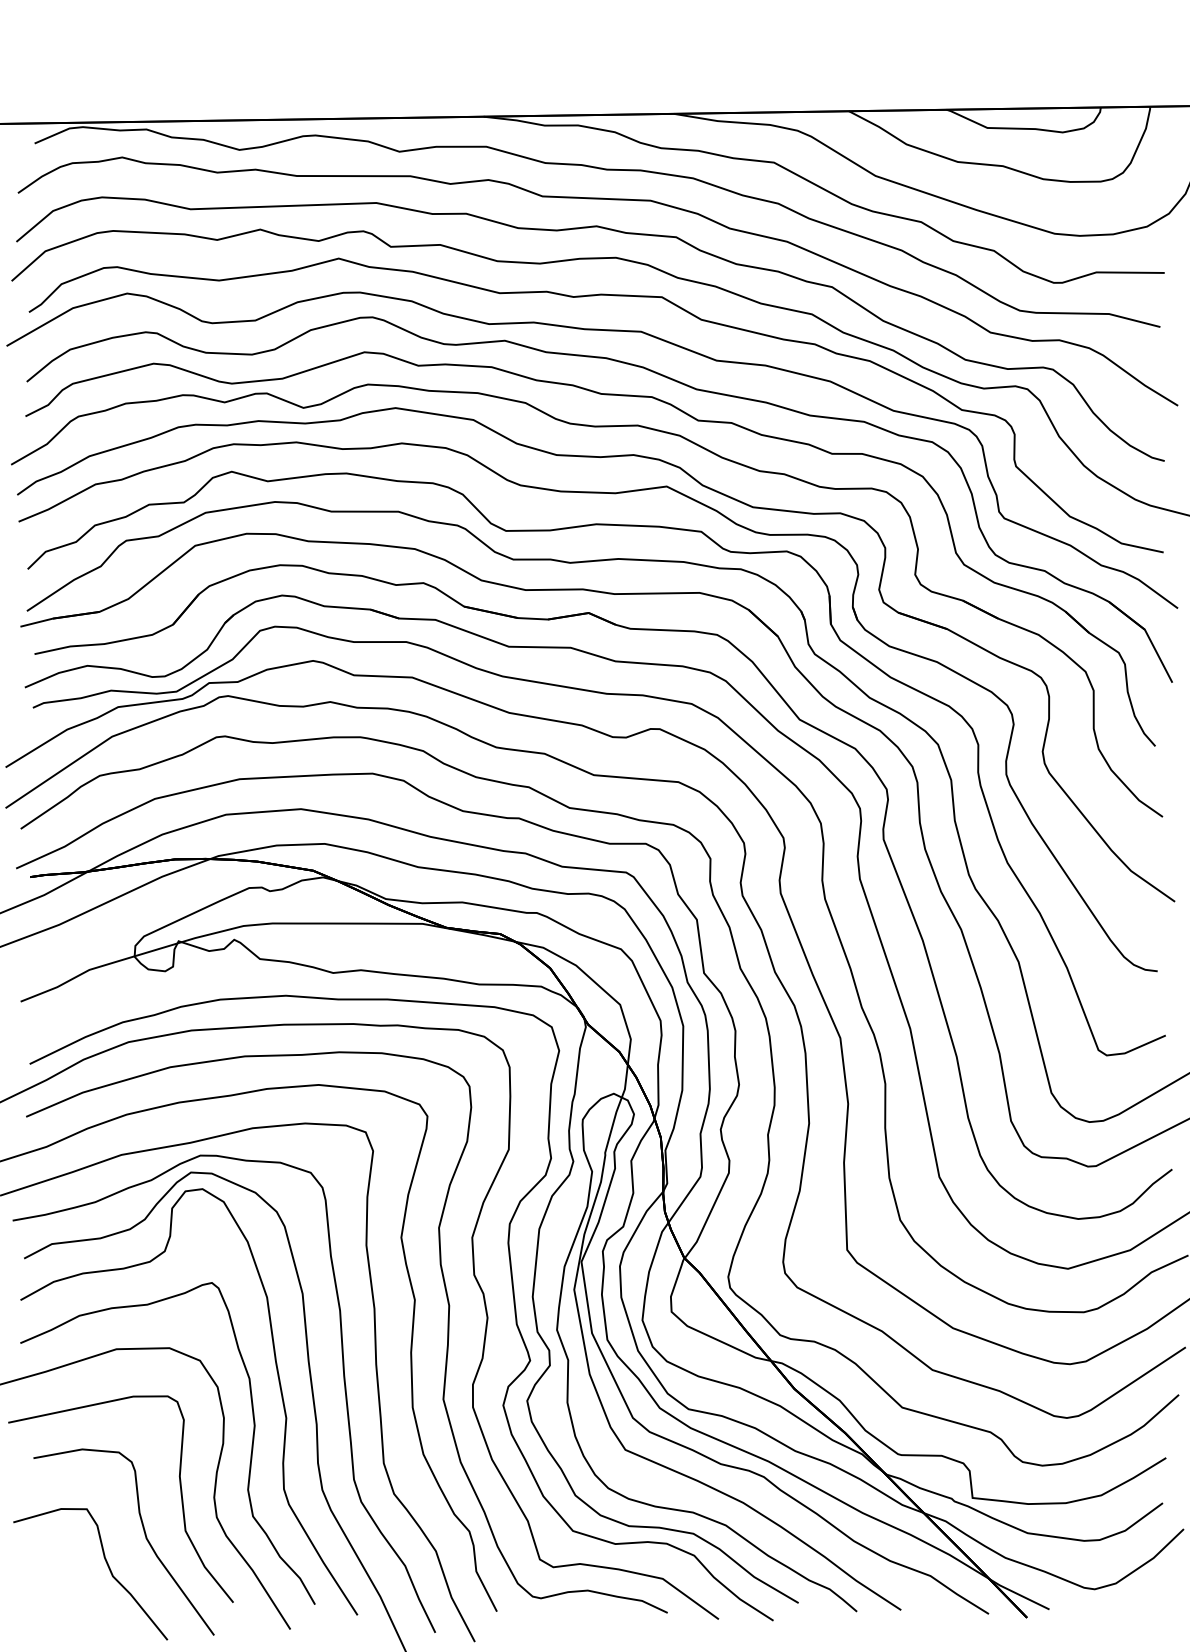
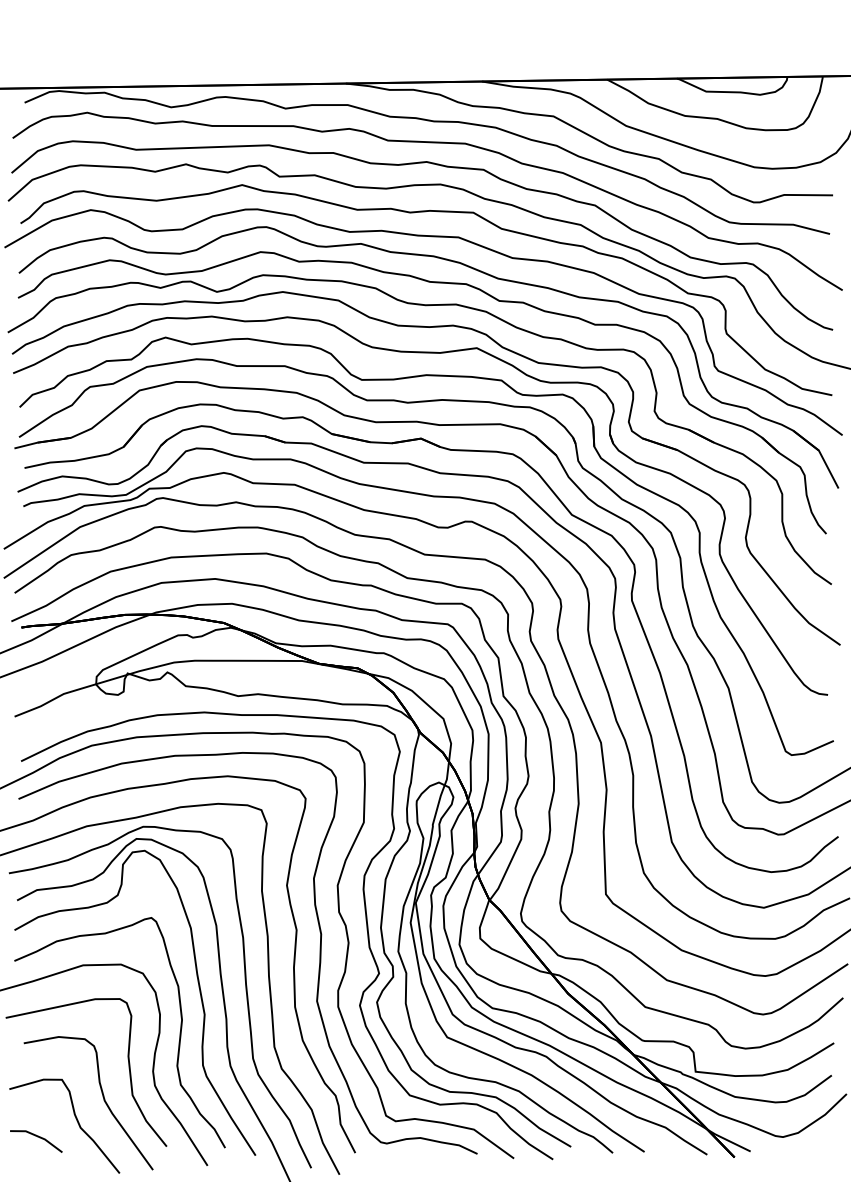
part: (51, 1595) -> (36, 1141), added

